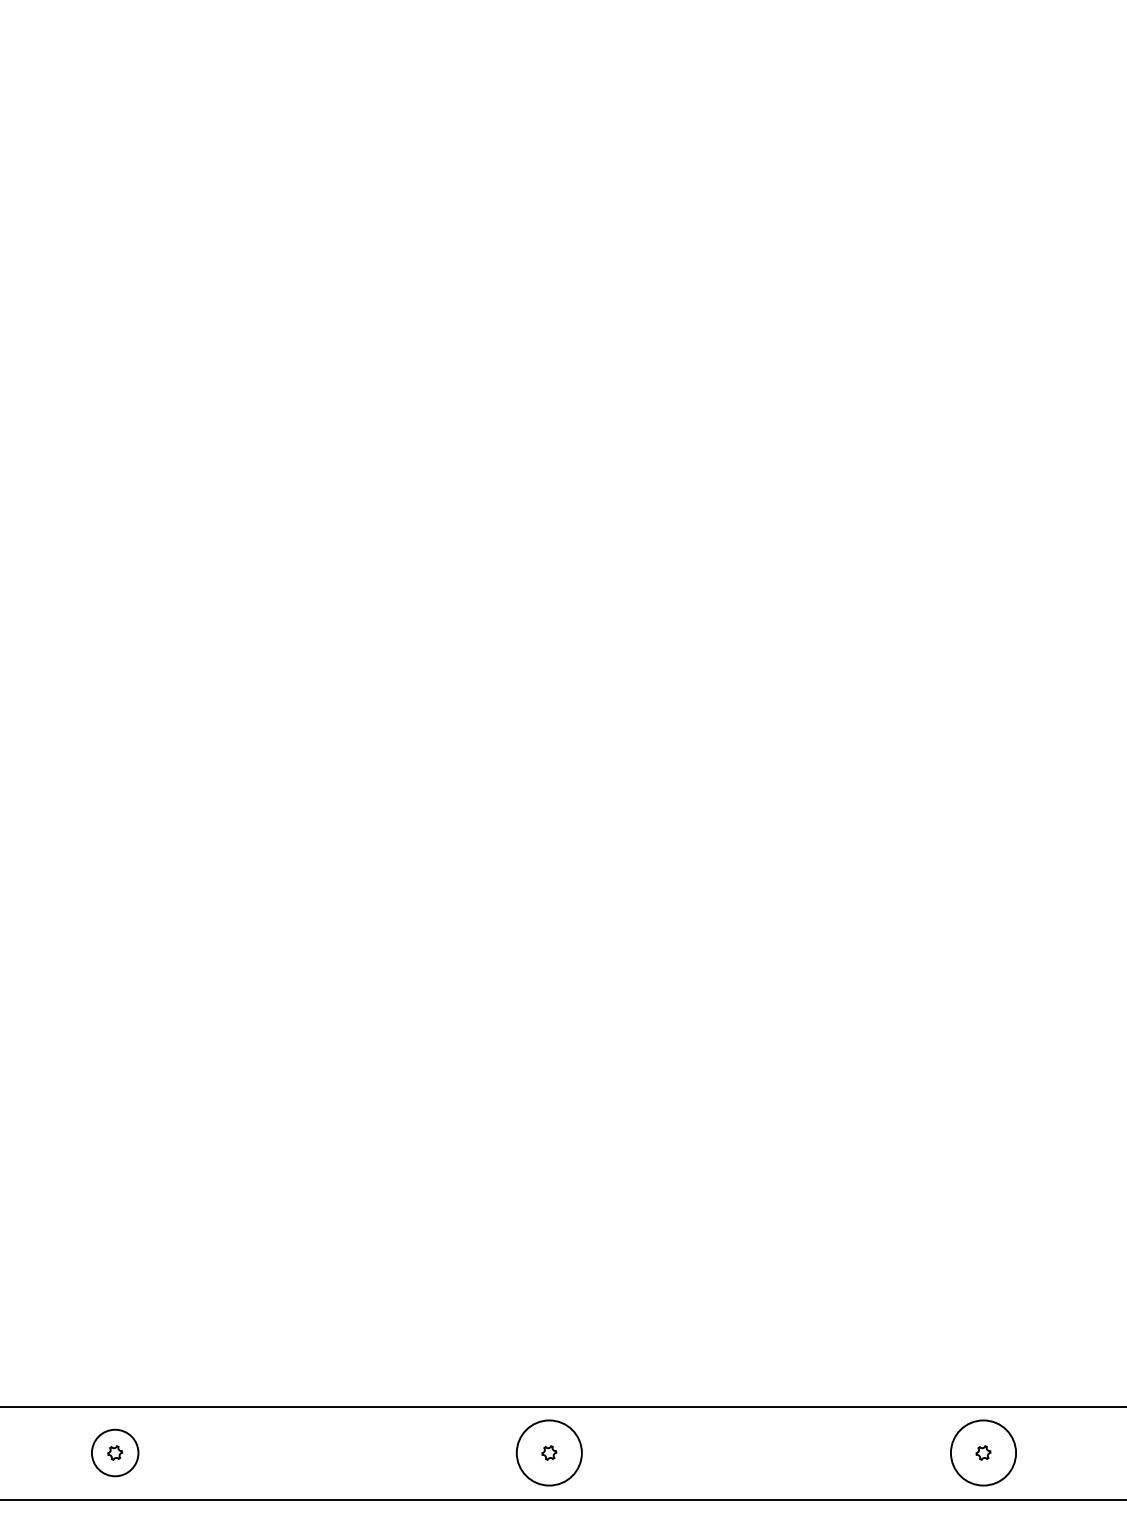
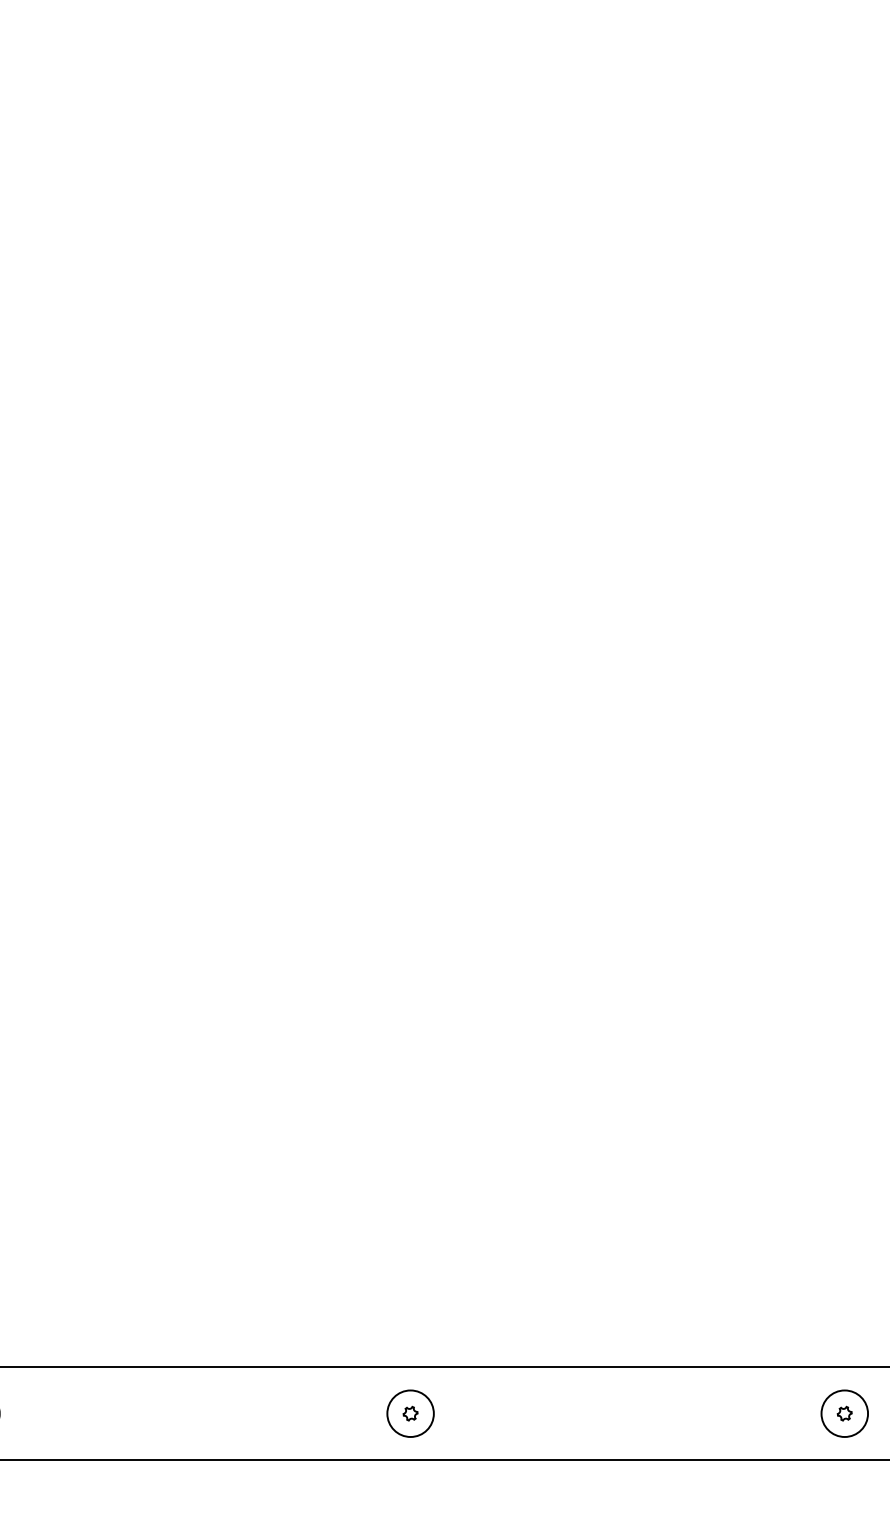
circle: (549, 1452) -> (410, 1413), size x0.71
circle: (983, 1452) -> (844, 1413), size x0.71

